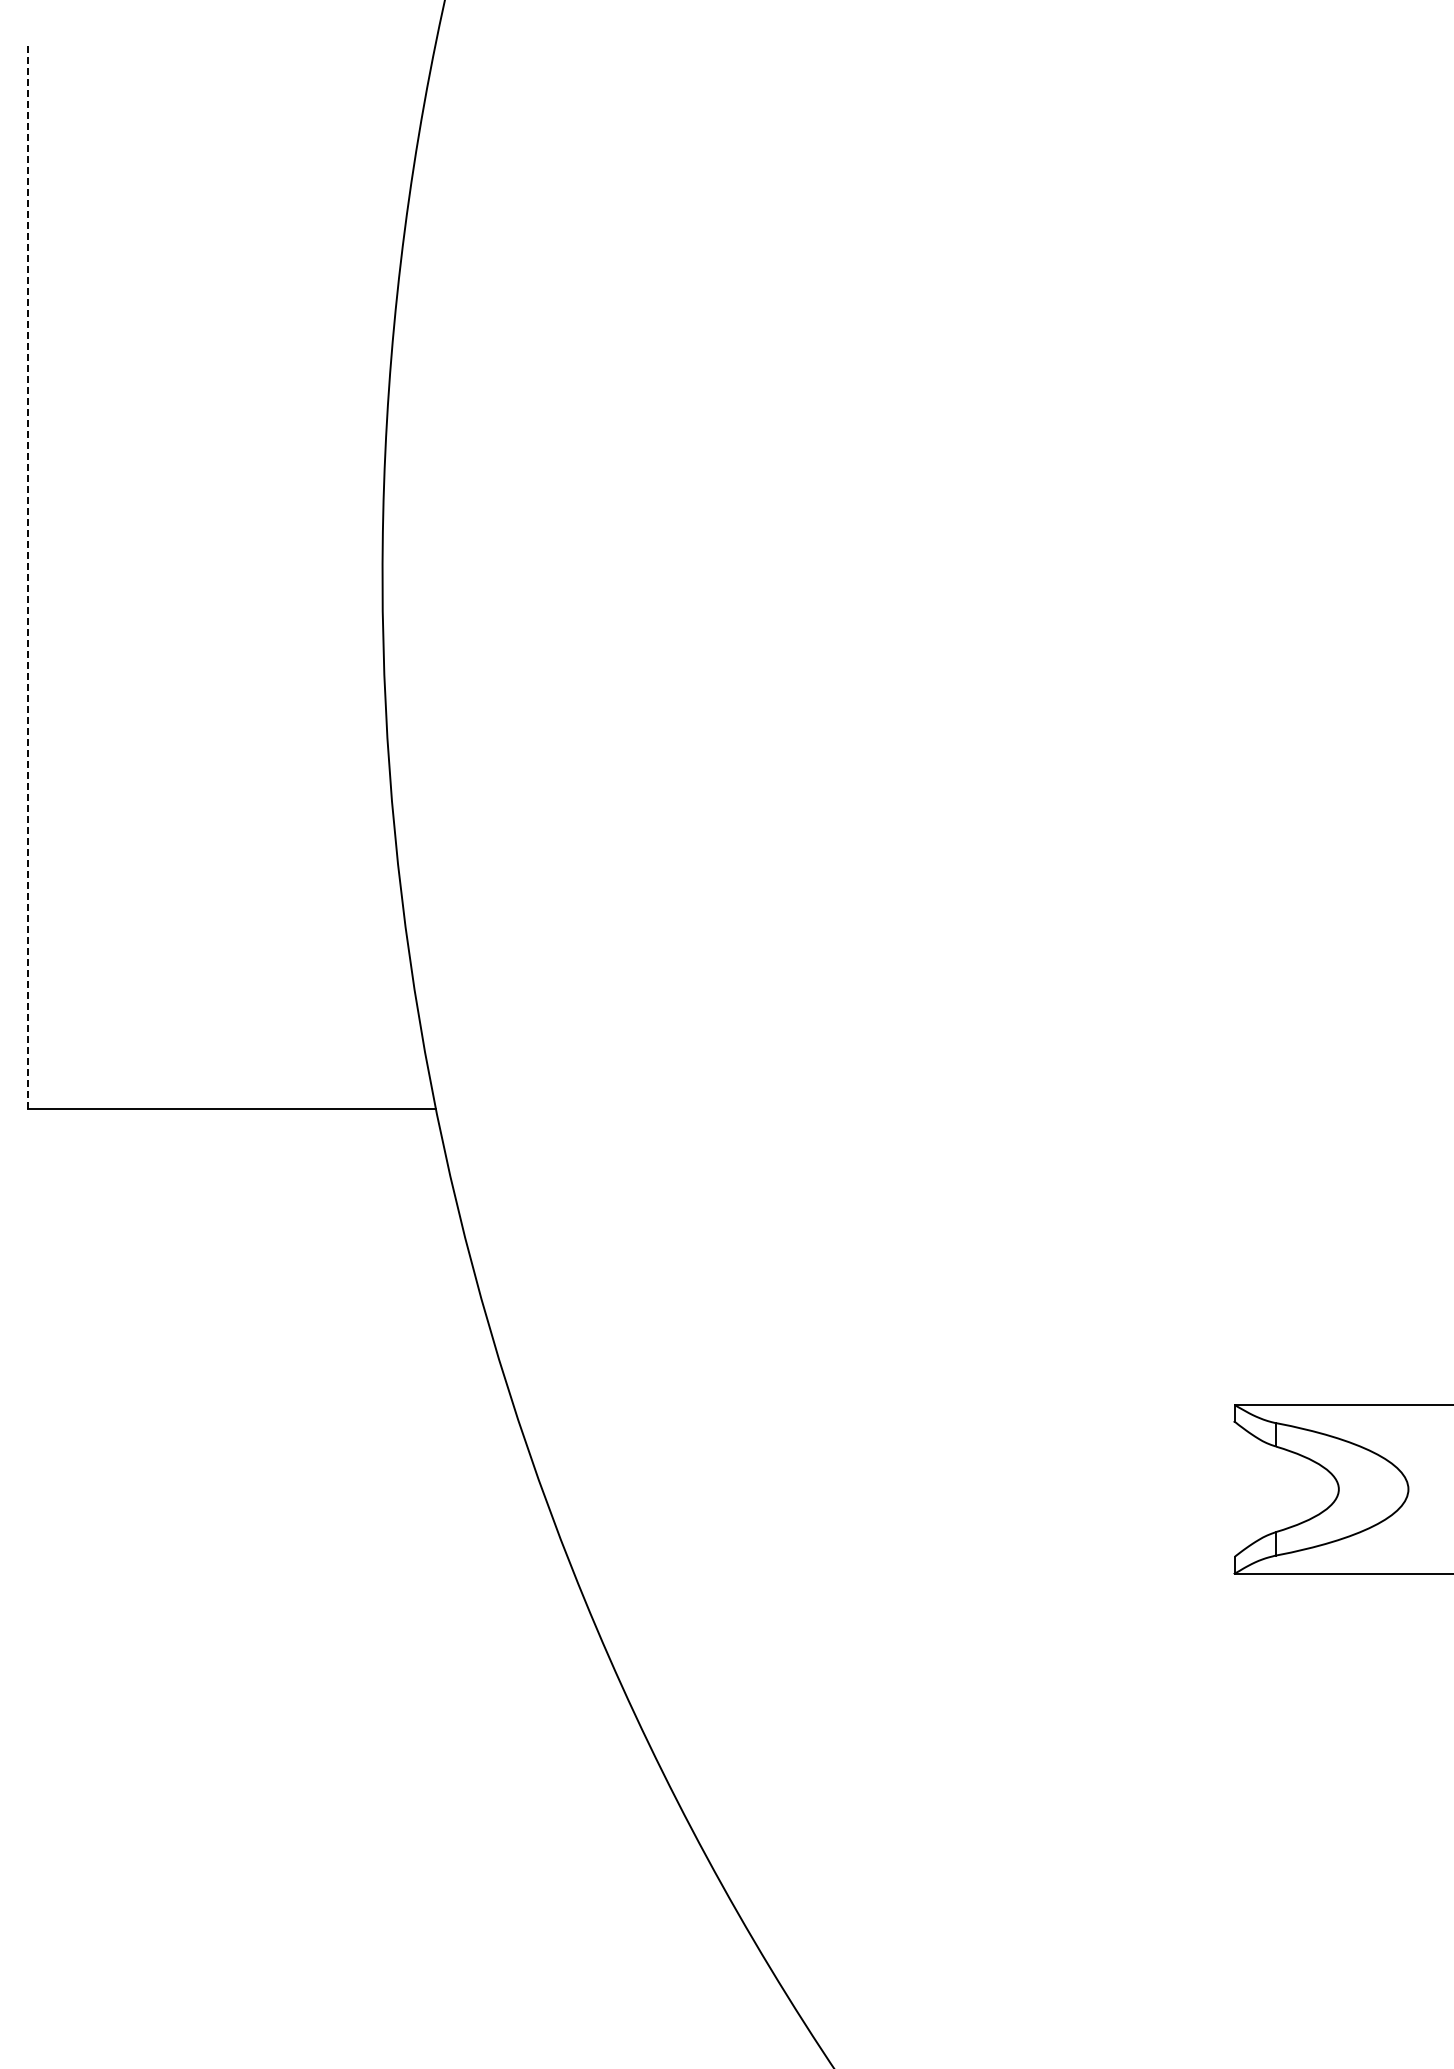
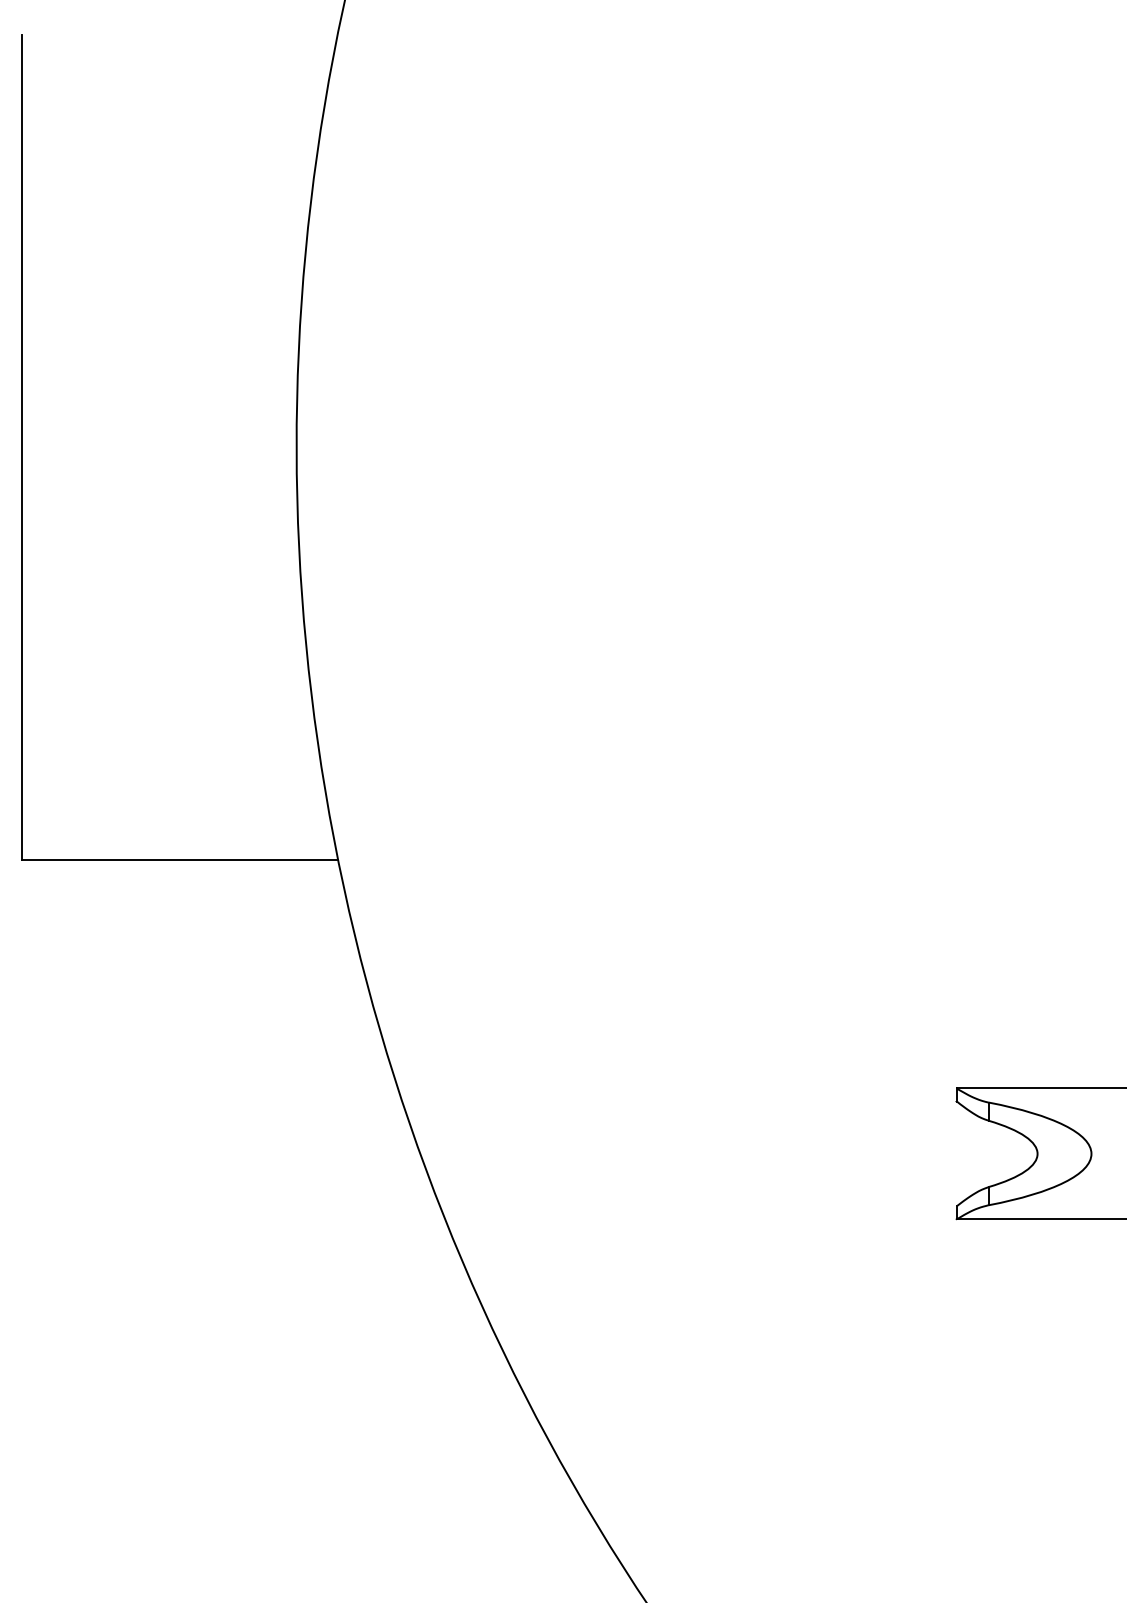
line: (28, 577) -> (22, 447), dashed -> solid

